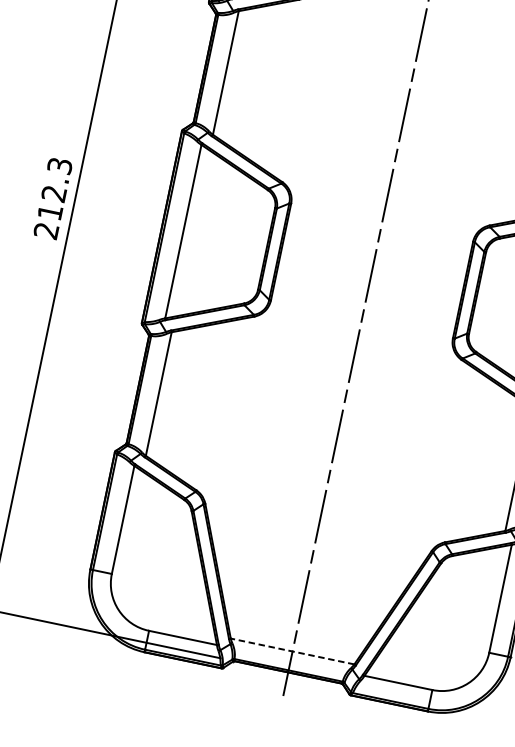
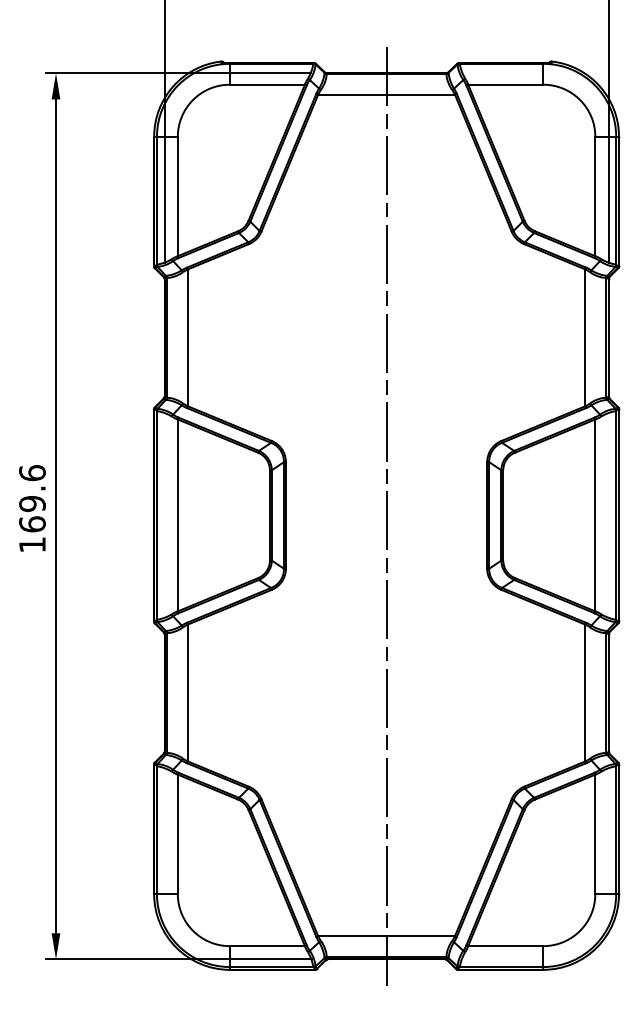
text: (53, 197) -> (32, 508), 212.3 -> 169.6
line: (292, 651) -> (386, 936), dashed -> solid

